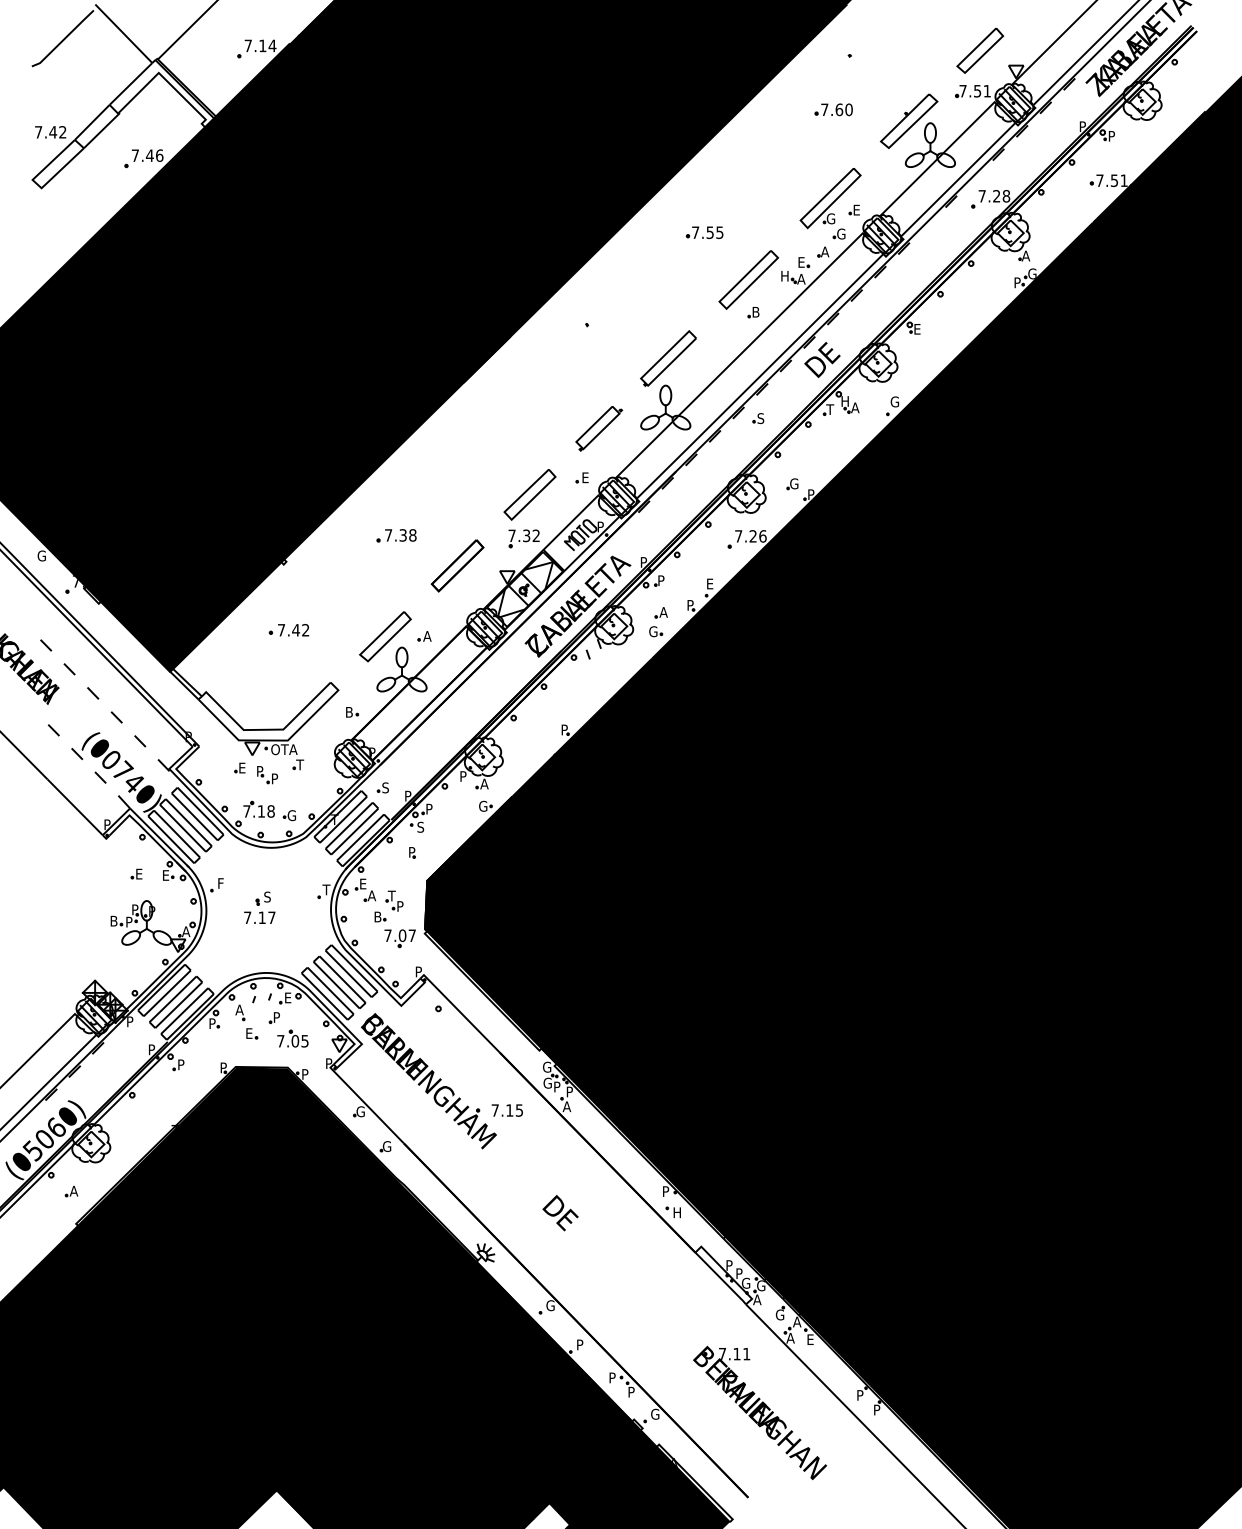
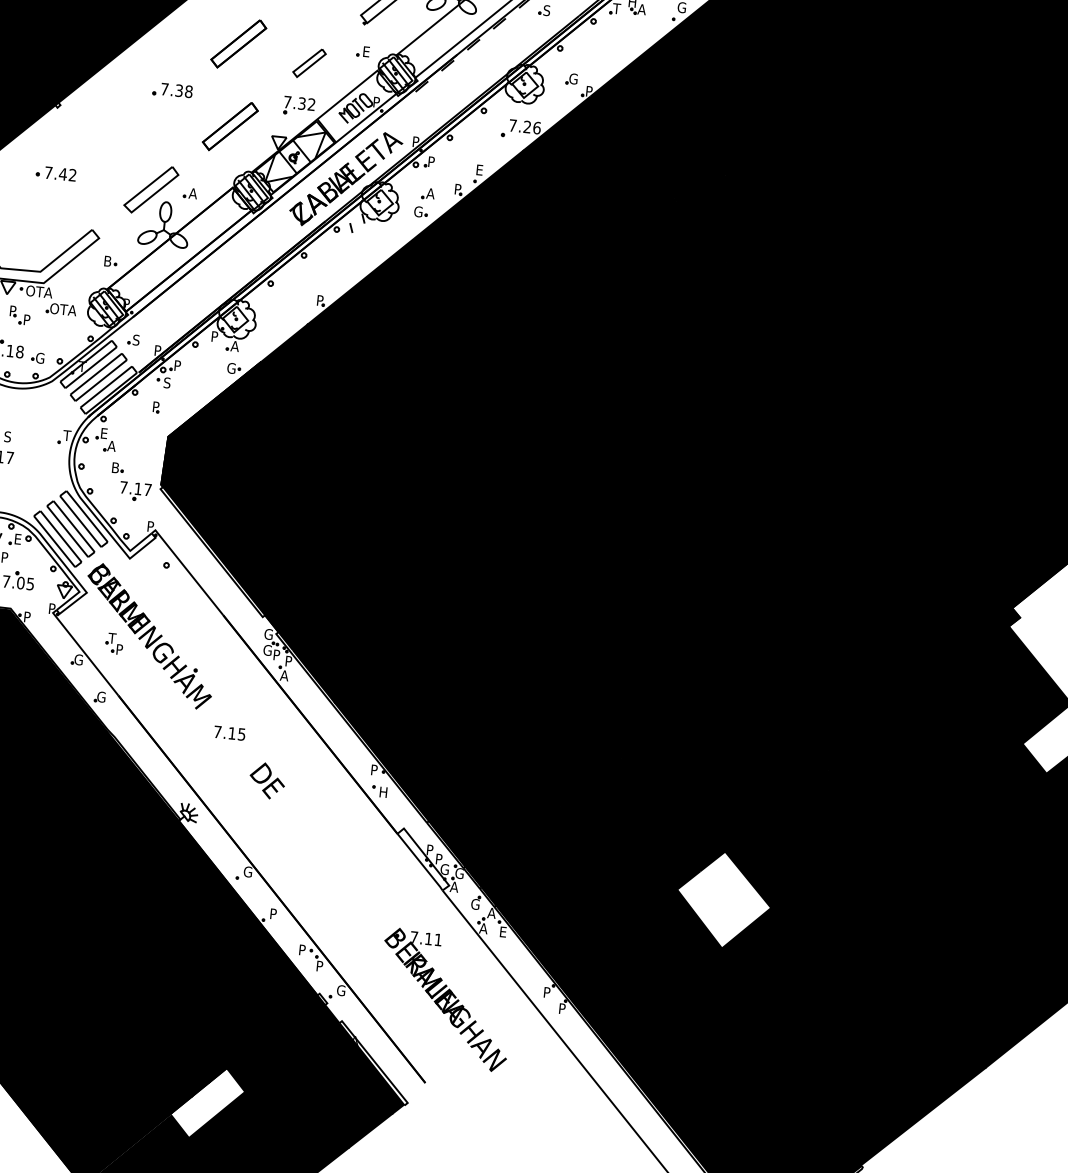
part: (457, 482) -> (238, 43), added
part: (529, 494) -> (309, 62), size x0.6
text: (309, 764) -> (62, 309), T -> OTA
part: (394, 900) -> (114, 643), moved
text: (402, 935) -> (138, 488), 7.07 -> 7.17
text: (506, 1110) -> (228, 733), moved
fill: (1026, 1285) -> (723, 900), removed

